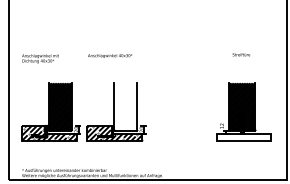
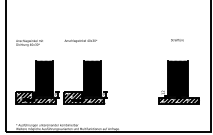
hatch: (125, 106) -> (92, 78), added
hatch: (243, 137) -> (178, 100), added

